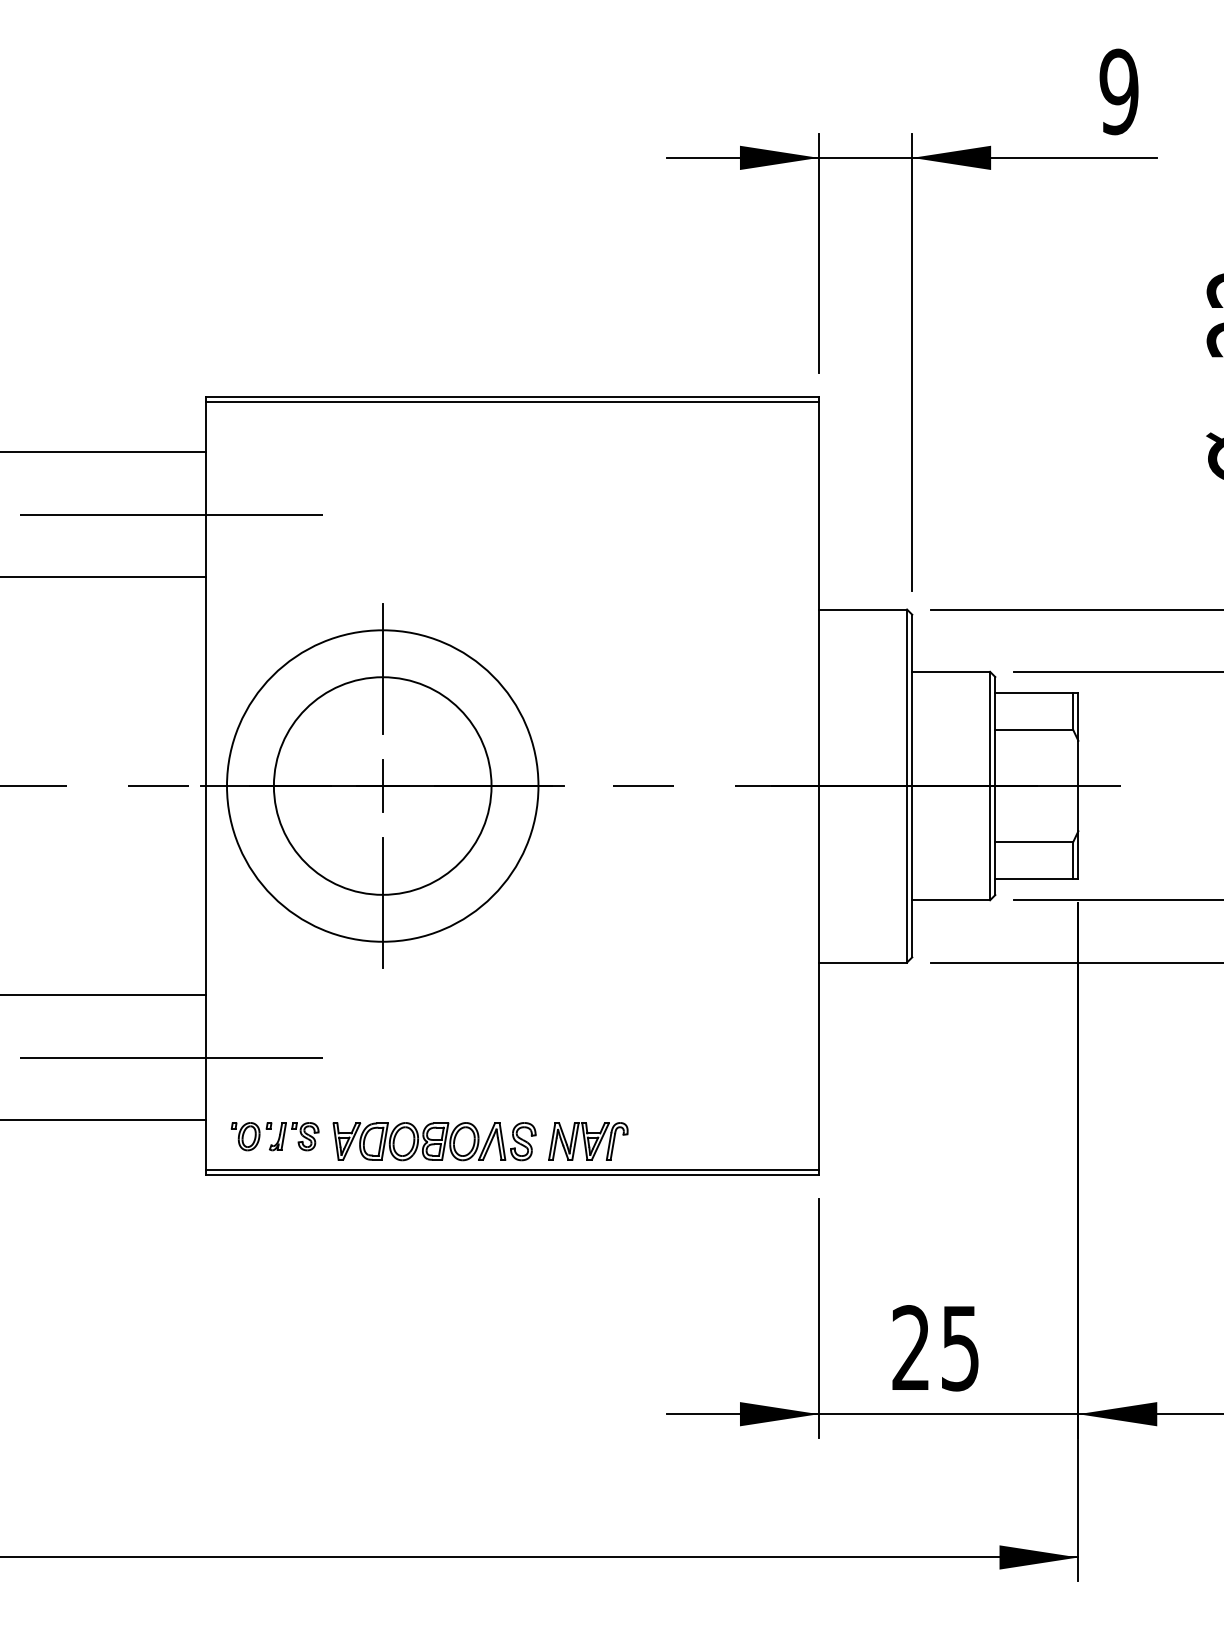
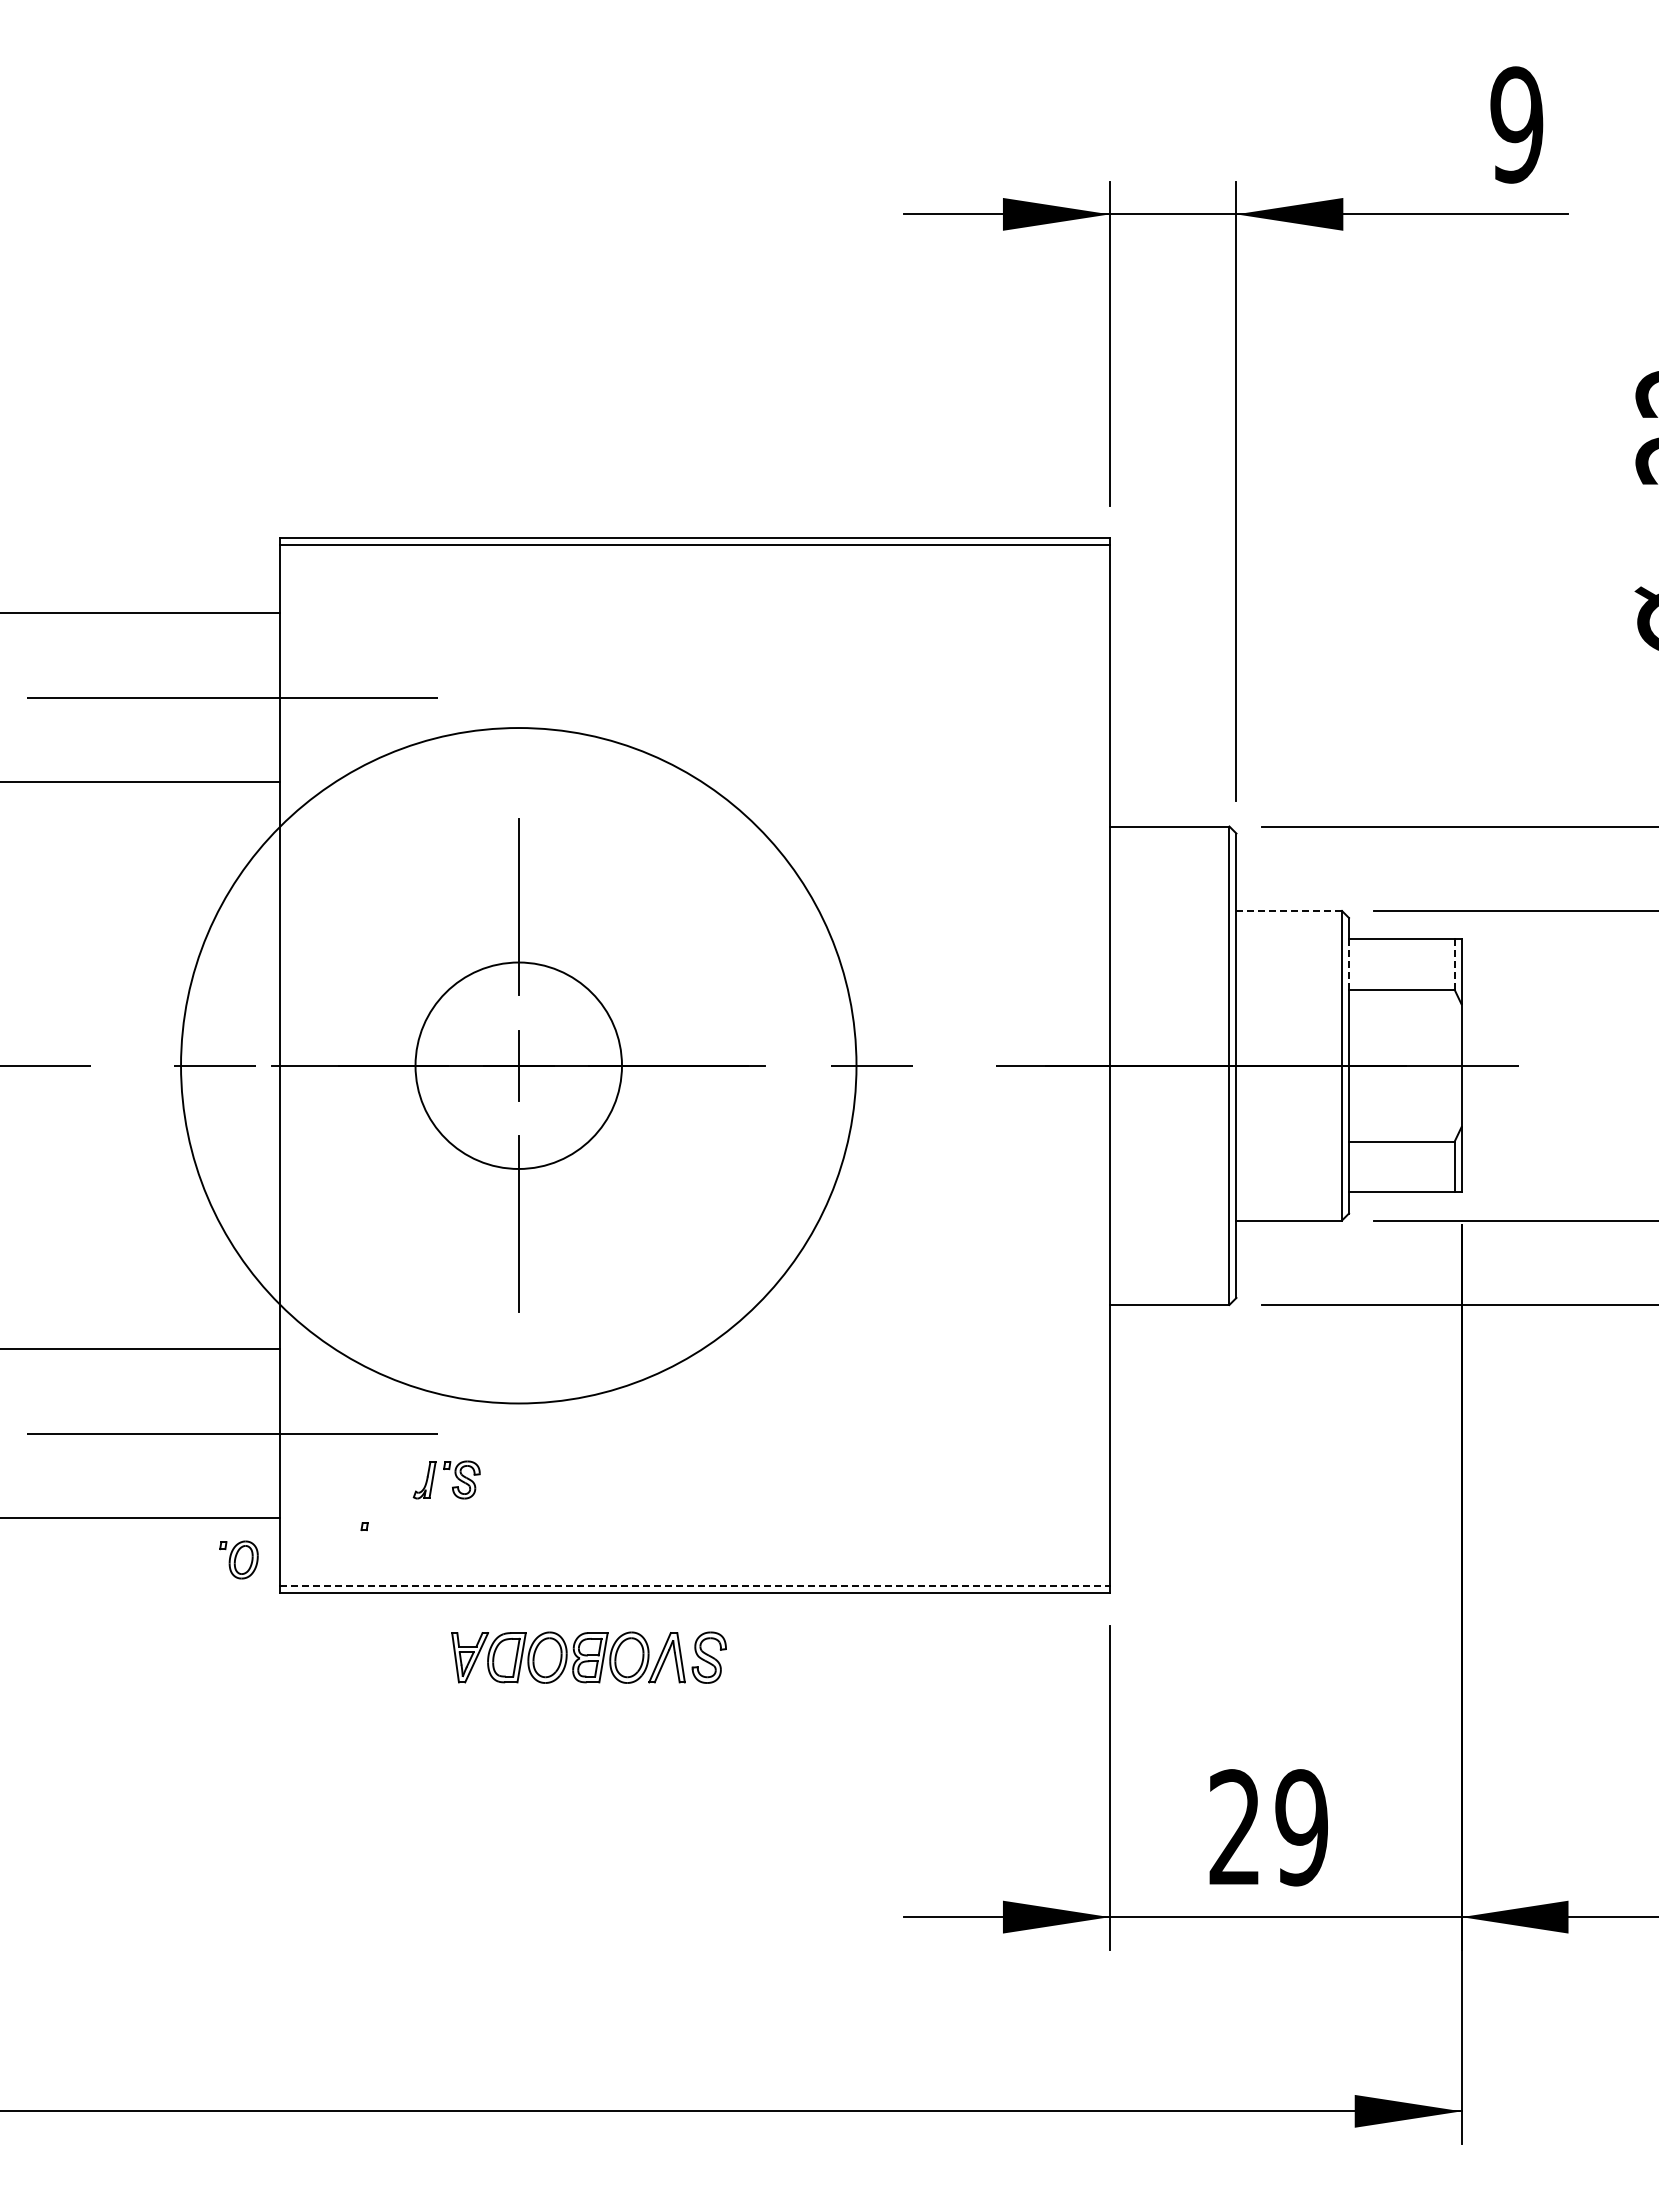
line: (951, 671) -> (1289, 910), solid -> dashed
line: (1073, 710) -> (1454, 963), solid -> dashed
line: (995, 711) -> (1349, 964), solid -> dashed
circle: (382, 785) -> (518, 1065), size x0.7
circle: (382, 785) -> (518, 1065), size x1.6
part: (292, 1129) -> (444, 1470), moved
part: (245, 1136) -> (238, 1559), moved
part: (434, 1141) -> (588, 1657), moved
part: (588, 1141) -> (797, 1547), removed
line: (513, 1170) -> (695, 1586), solid -> dashed
text: (960, 1348) -> (1301, 1827), 25 -> 29

